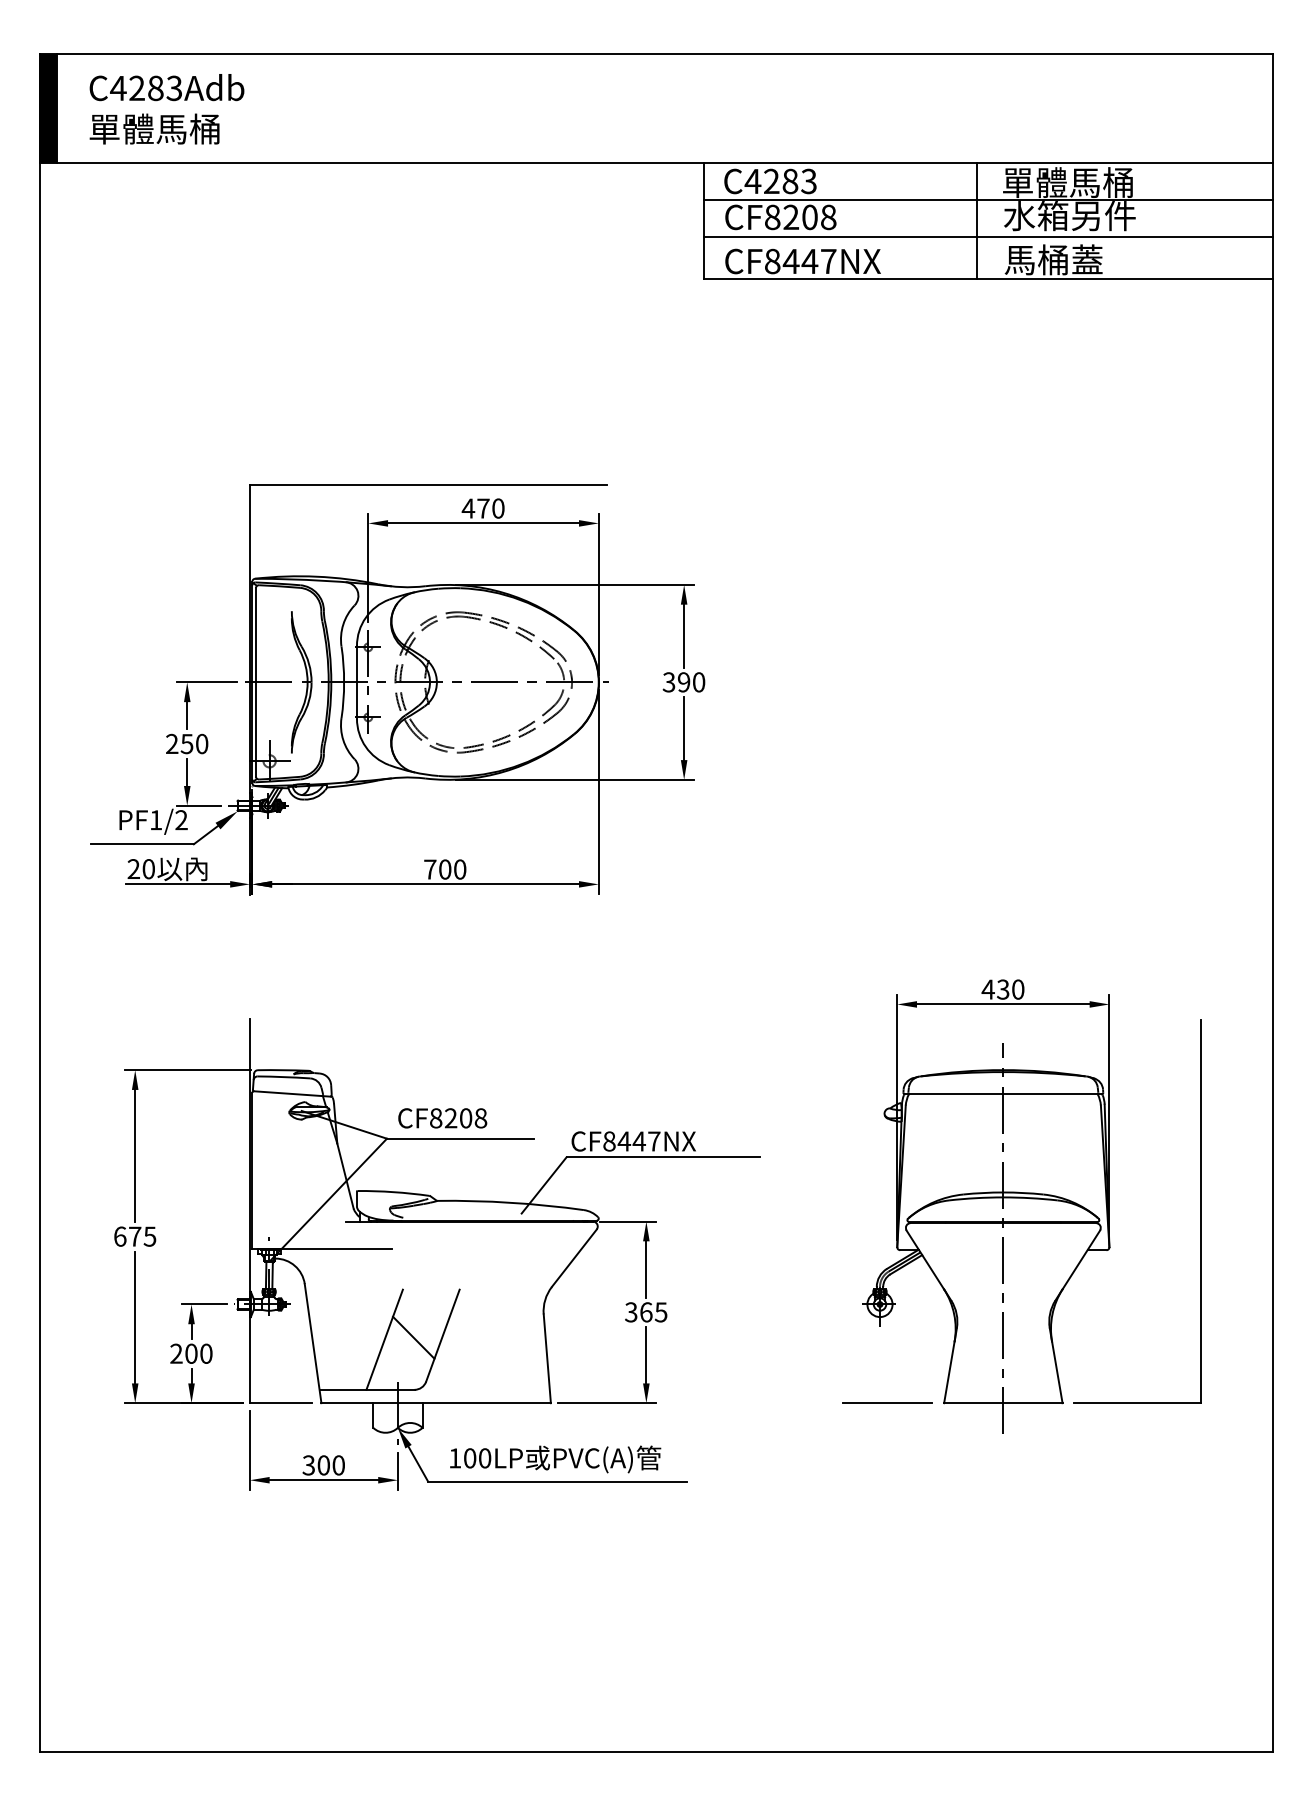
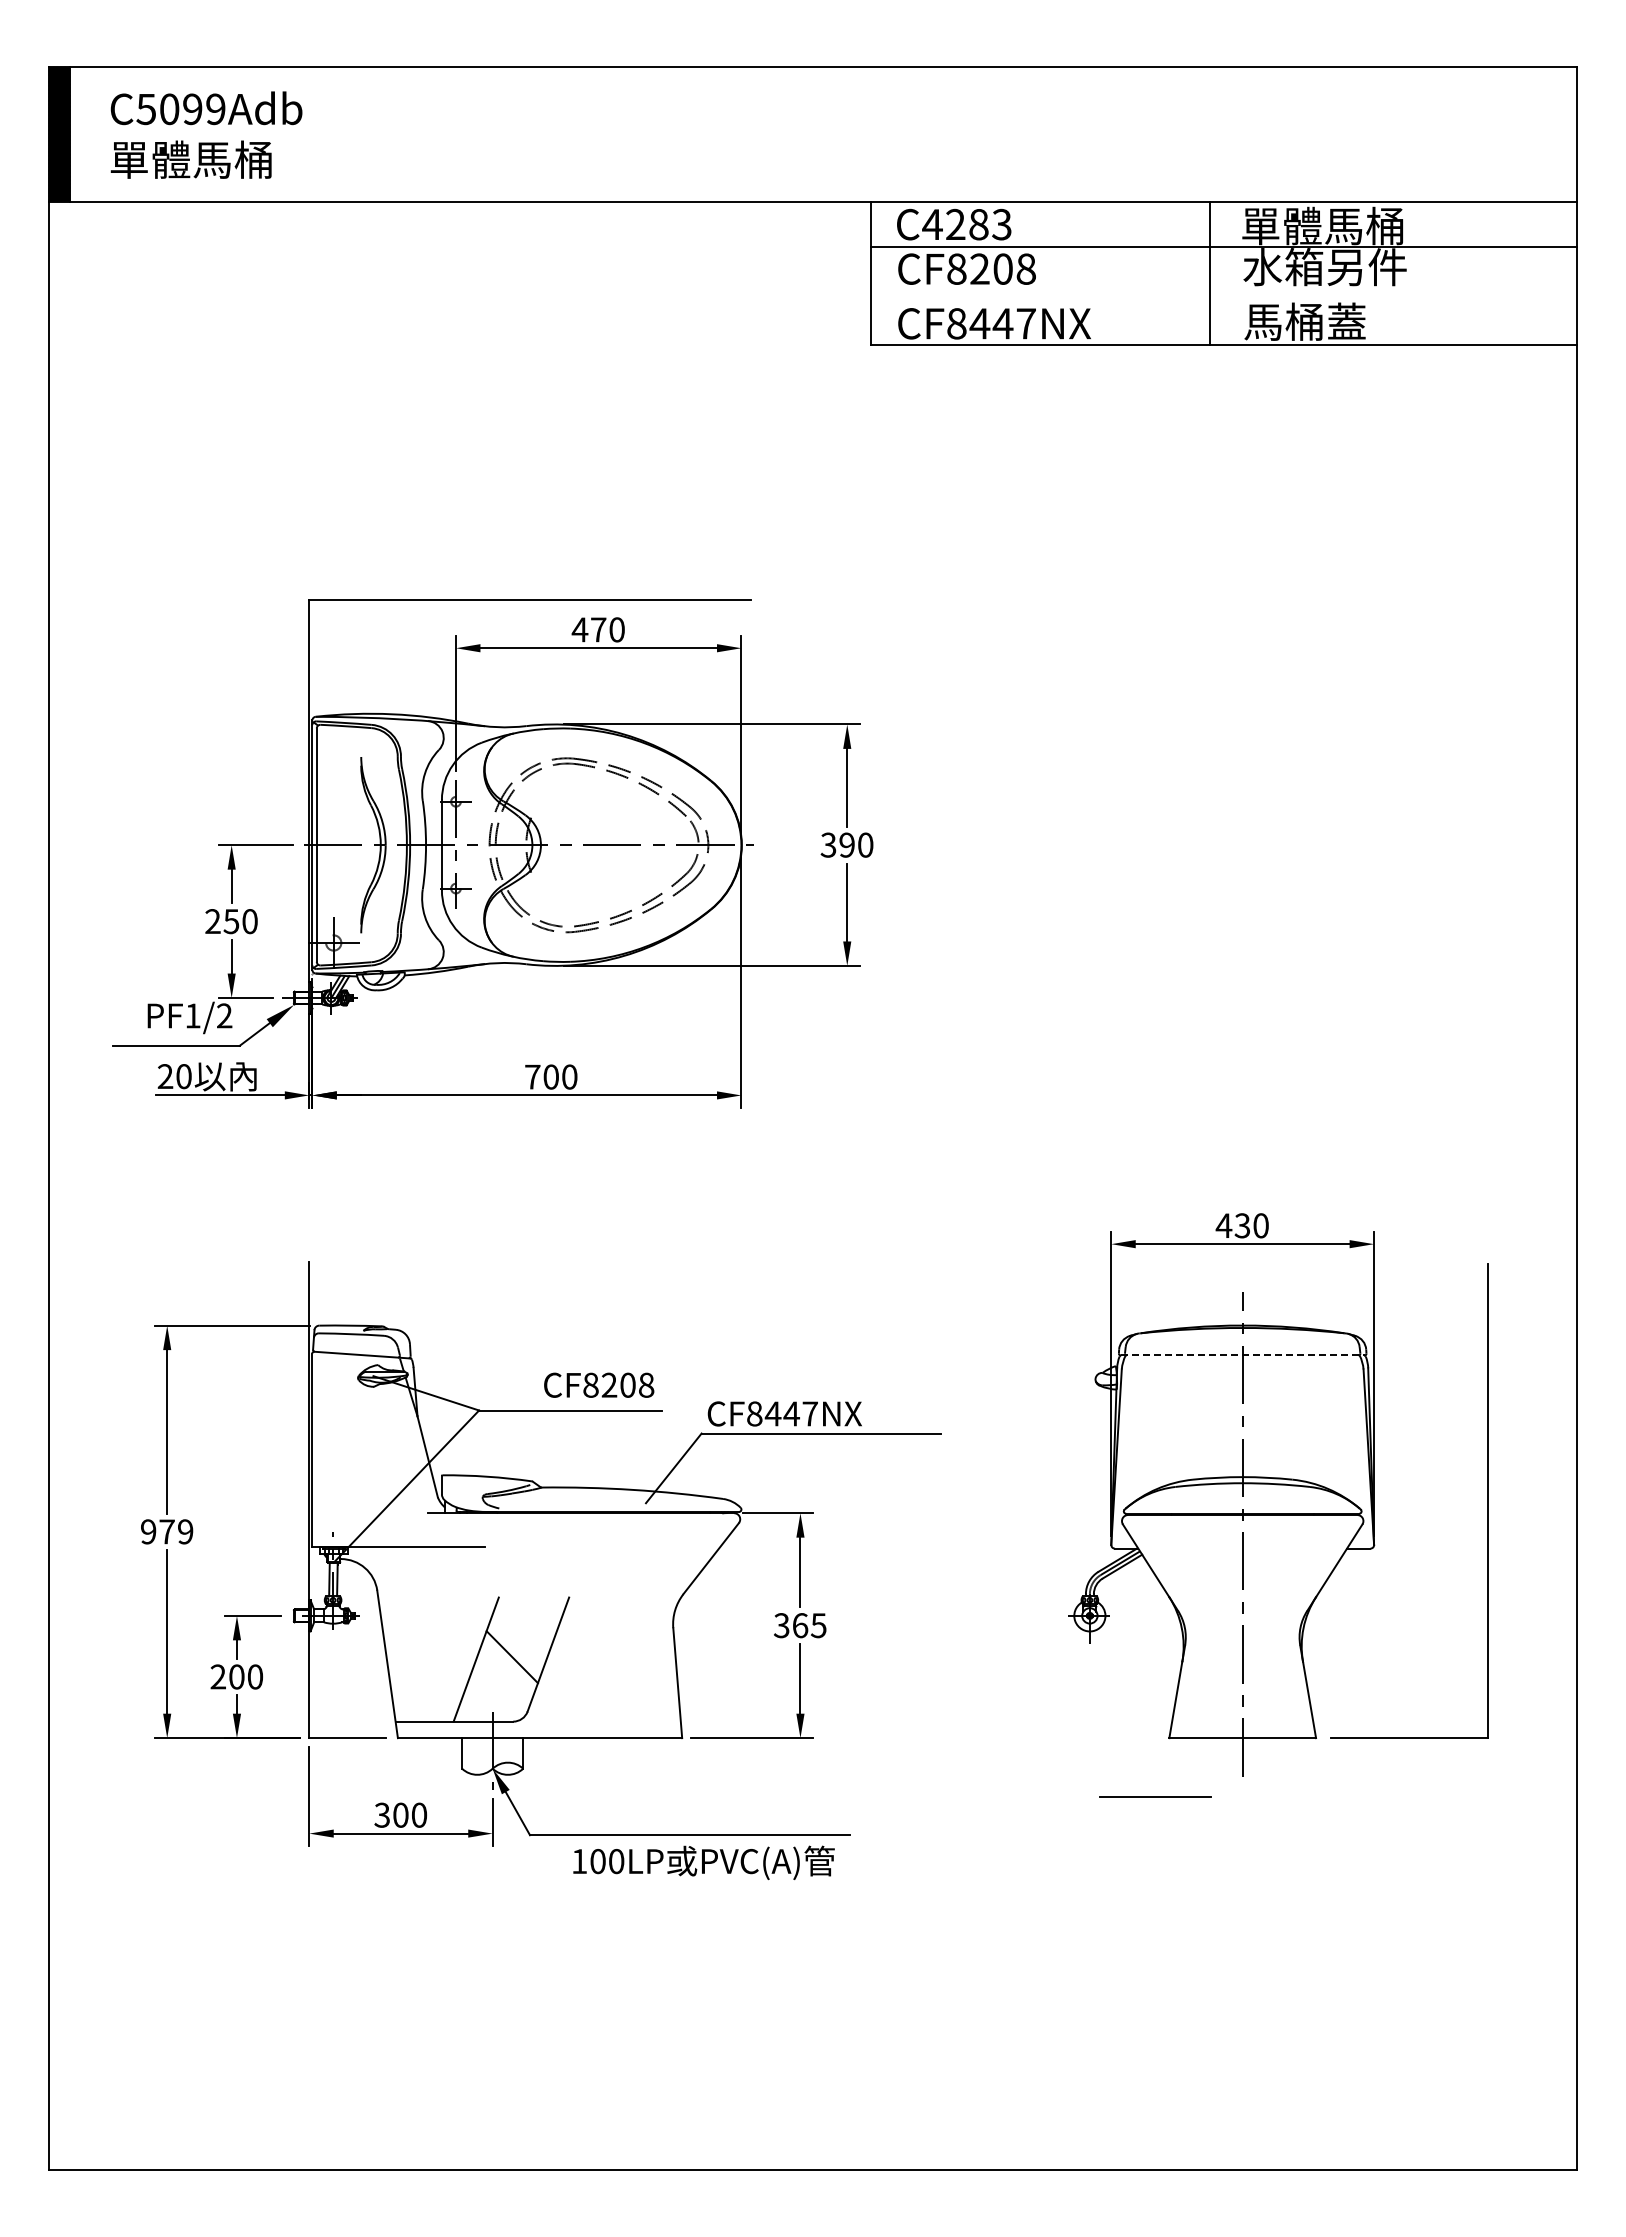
text: (145, 88) -> (180, 109), C4283Adb -> C5099Adb
line: (988, 237) -> (1224, 293), removed
line: (1003, 1094) -> (1242, 1355), solid -> dashed
text: (442, 1117) -> (599, 1384), moved
text: (135, 1236) -> (167, 1531), 675 -> 979
line: (887, 1402) -> (1155, 1796), moved
text: (555, 1459) -> (703, 1862), moved

